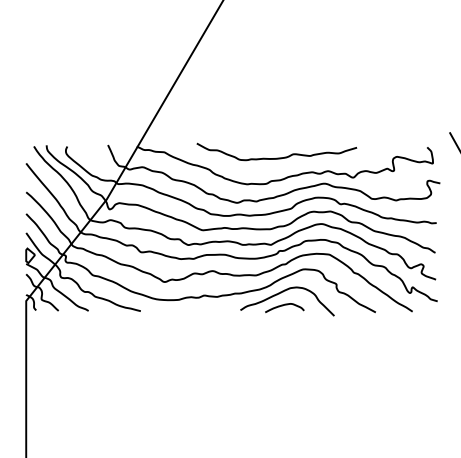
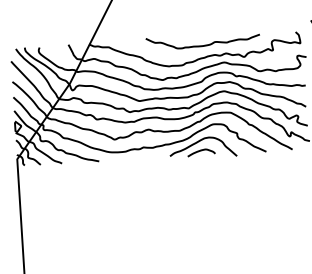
curve: (276, 157) -> (203, 45), moved

